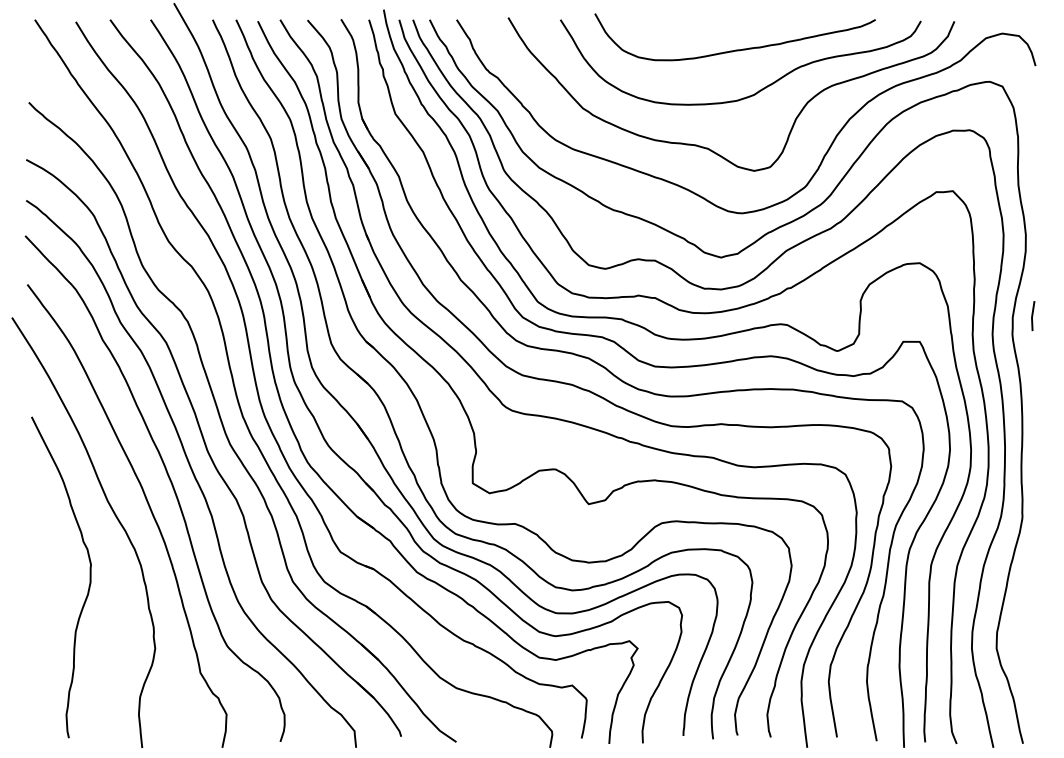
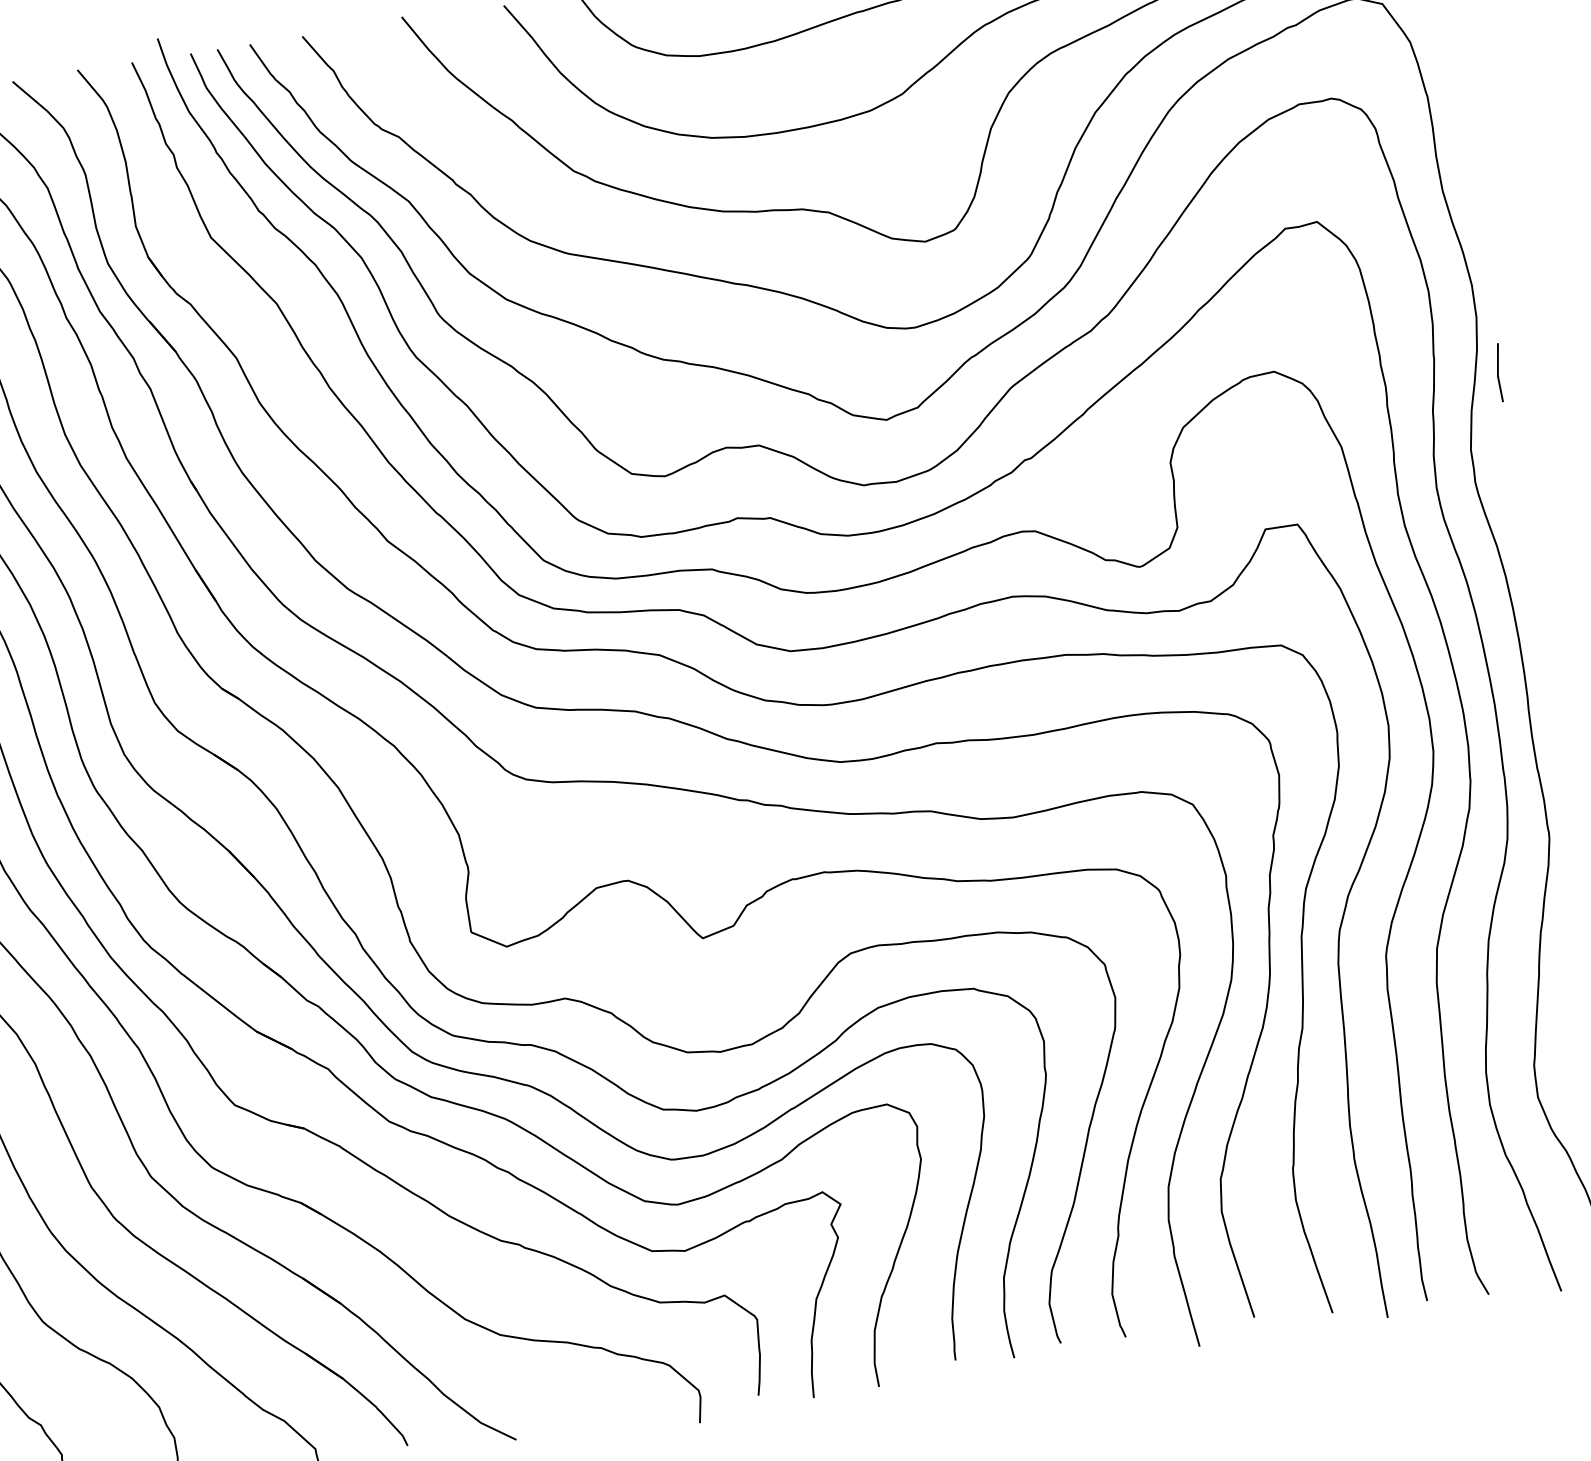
line: (1033, 315) -> (1500, 371), moved

